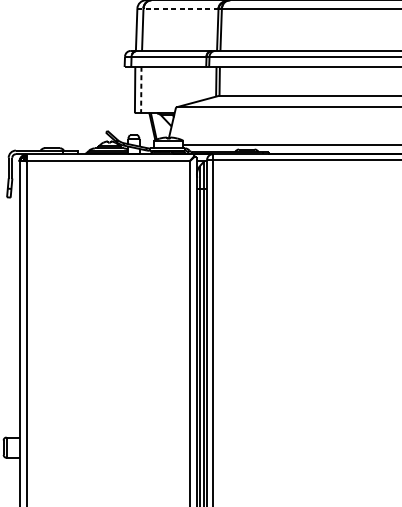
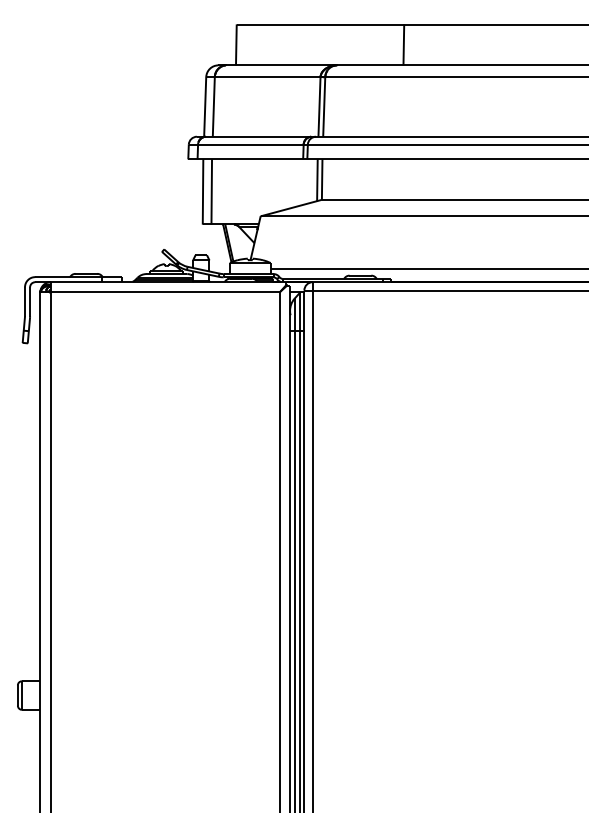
line: (177, 8) -> (262, 77), dashed -> solid
line: (141, 89) -> (211, 191), dashed -> solid

